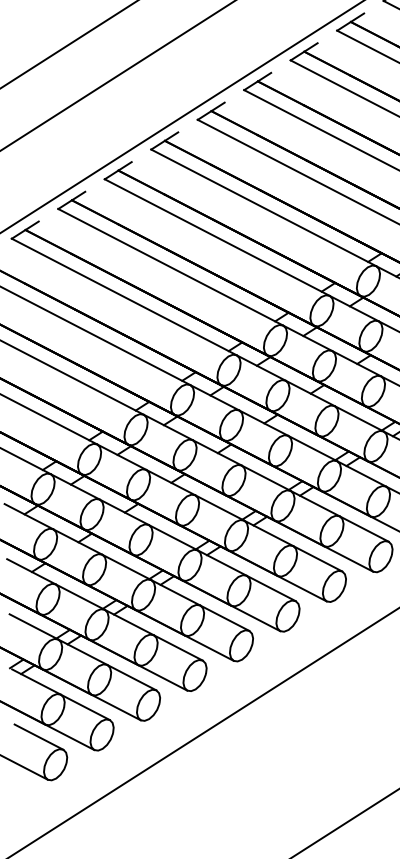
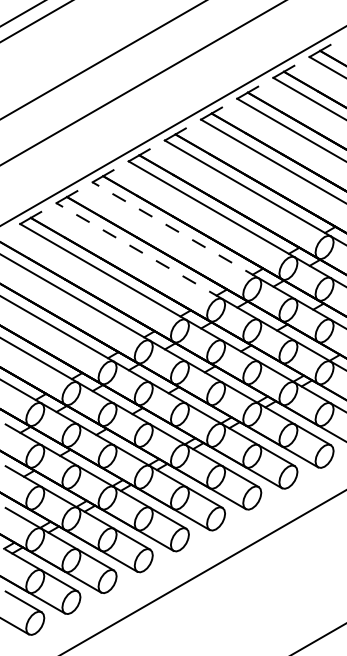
line: (217, 237) -> (175, 230), solid -> dashed
line: (170, 267) -> (139, 251), solid -> dashed

